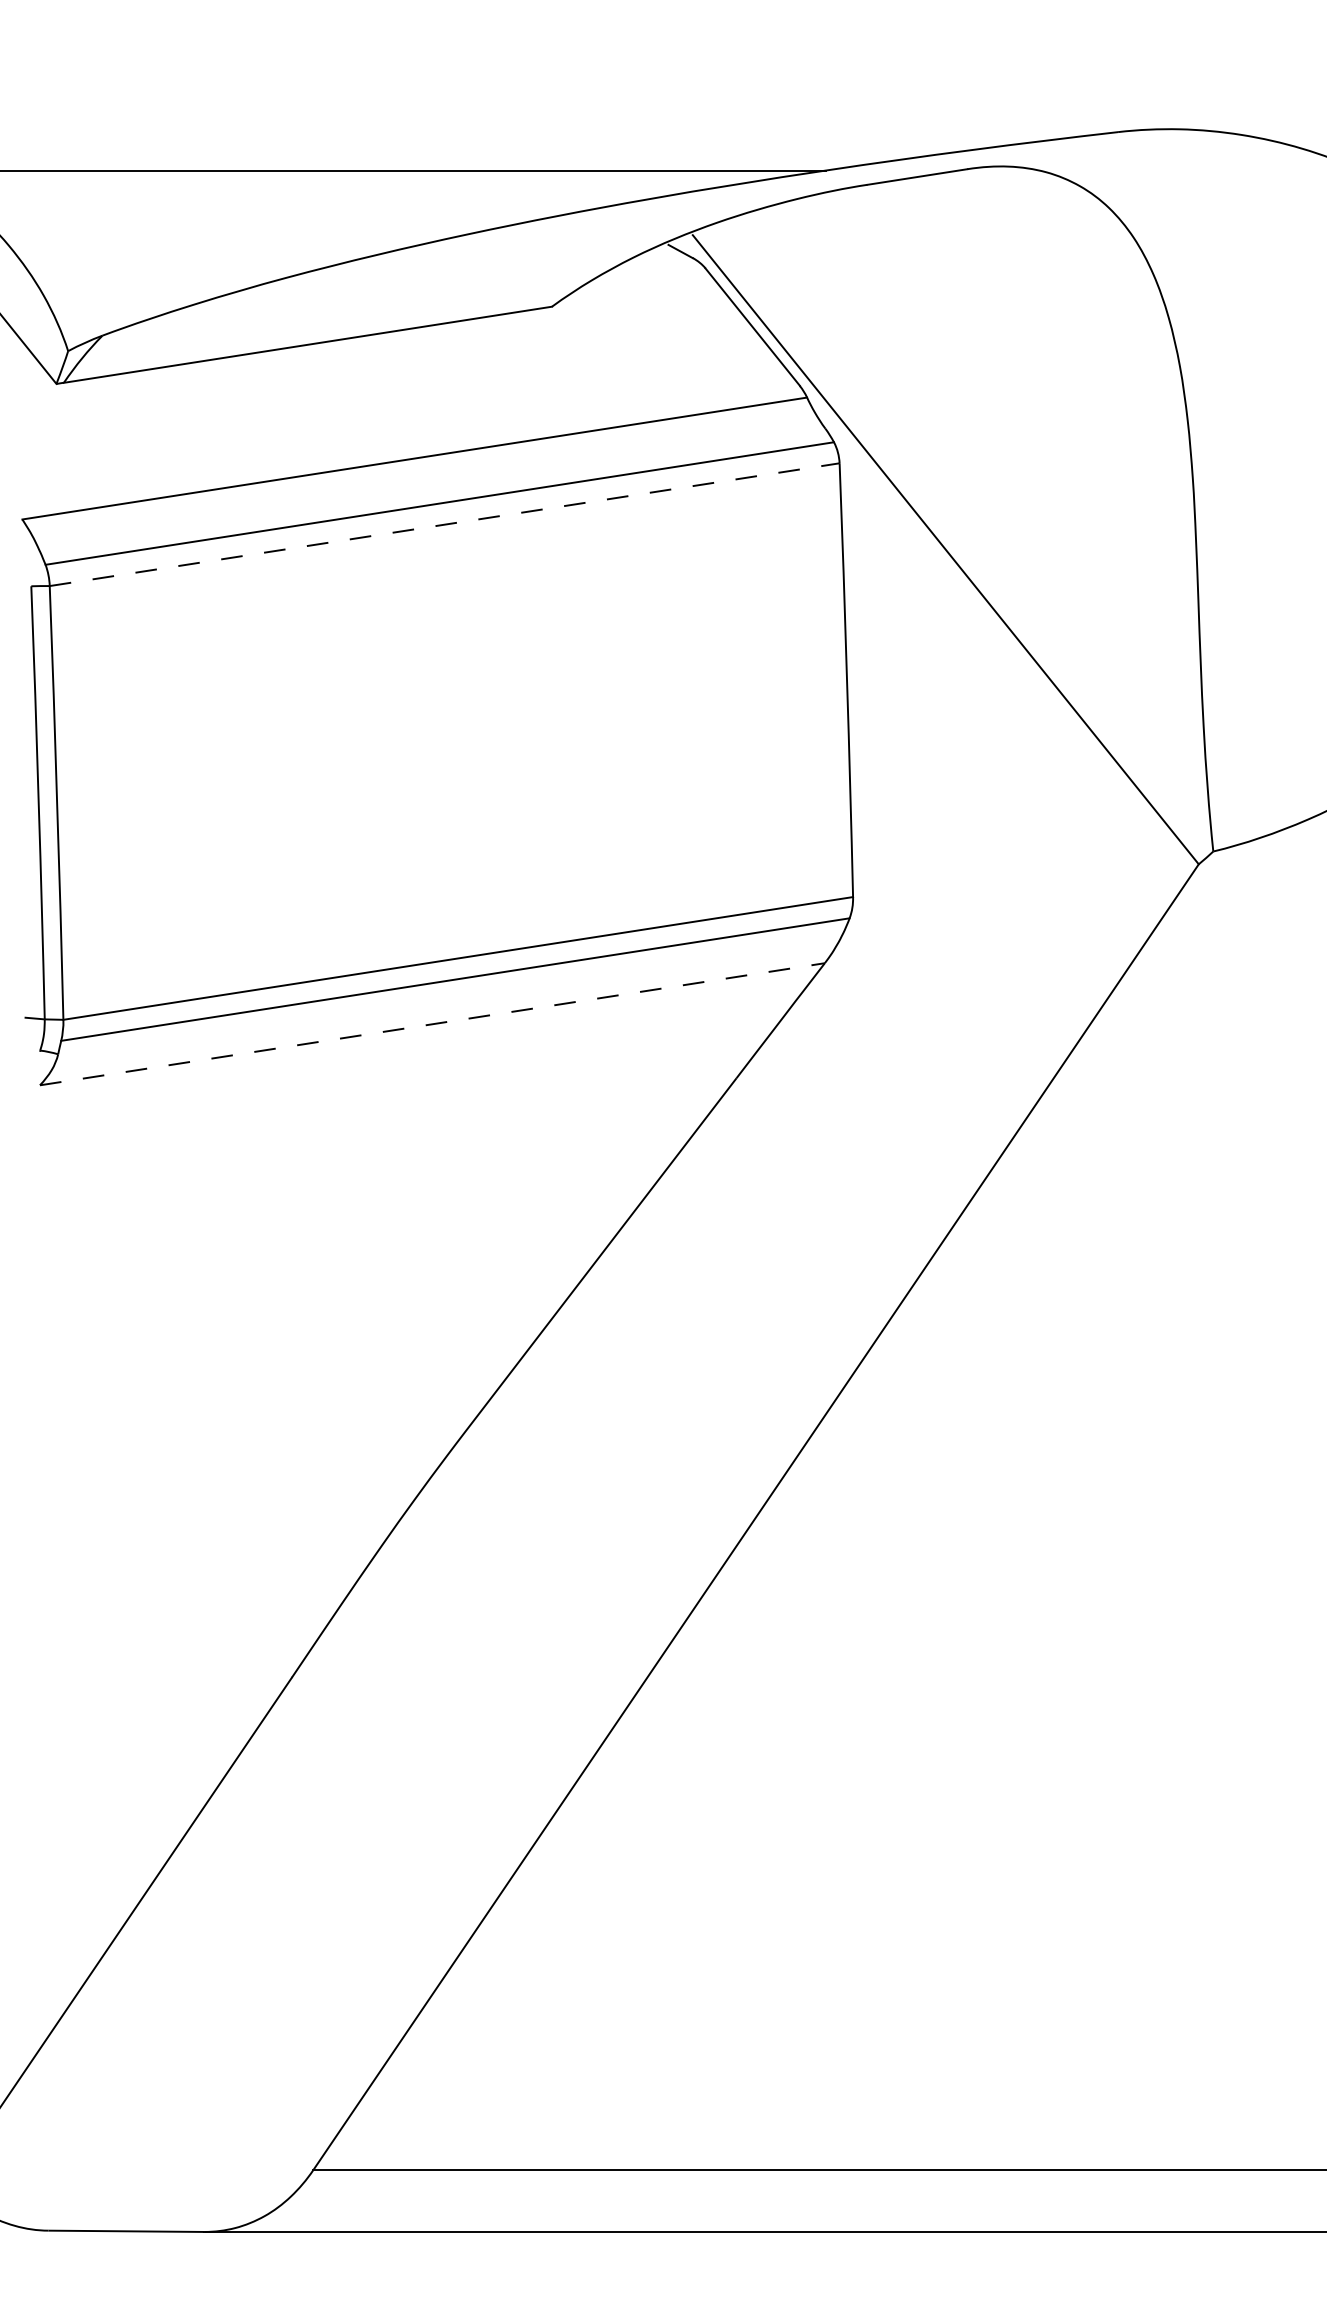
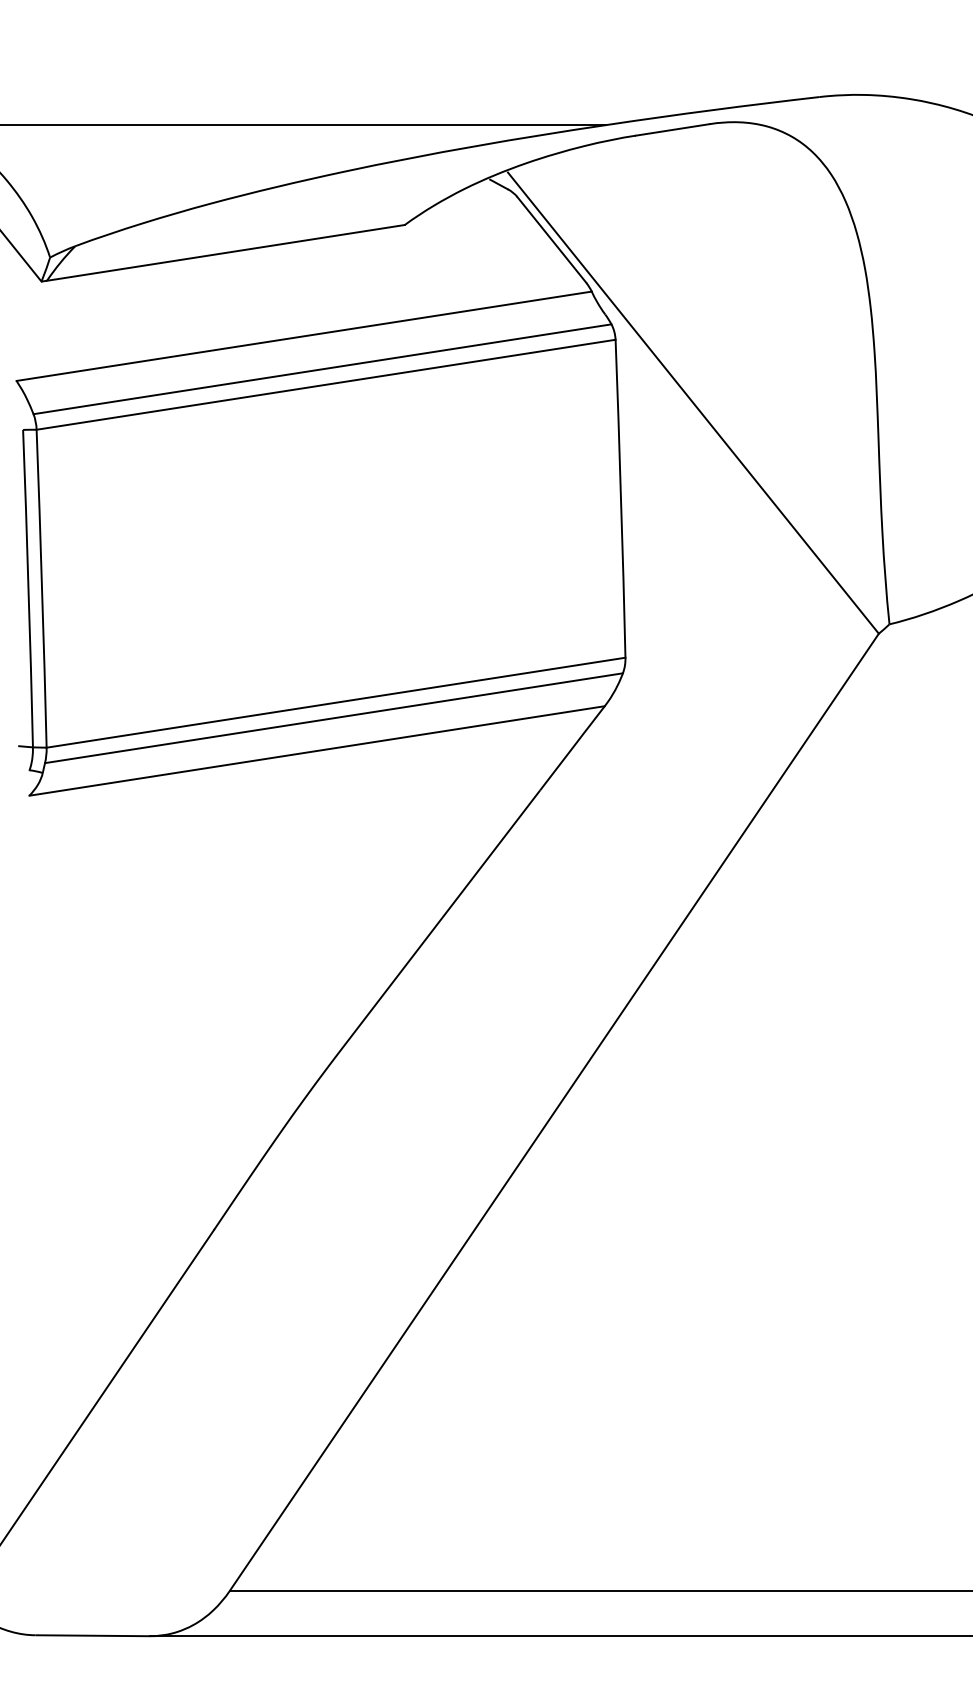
line: (444, 524) -> (325, 384), dashed -> solid
line: (432, 1024) -> (317, 751), dashed -> solid

